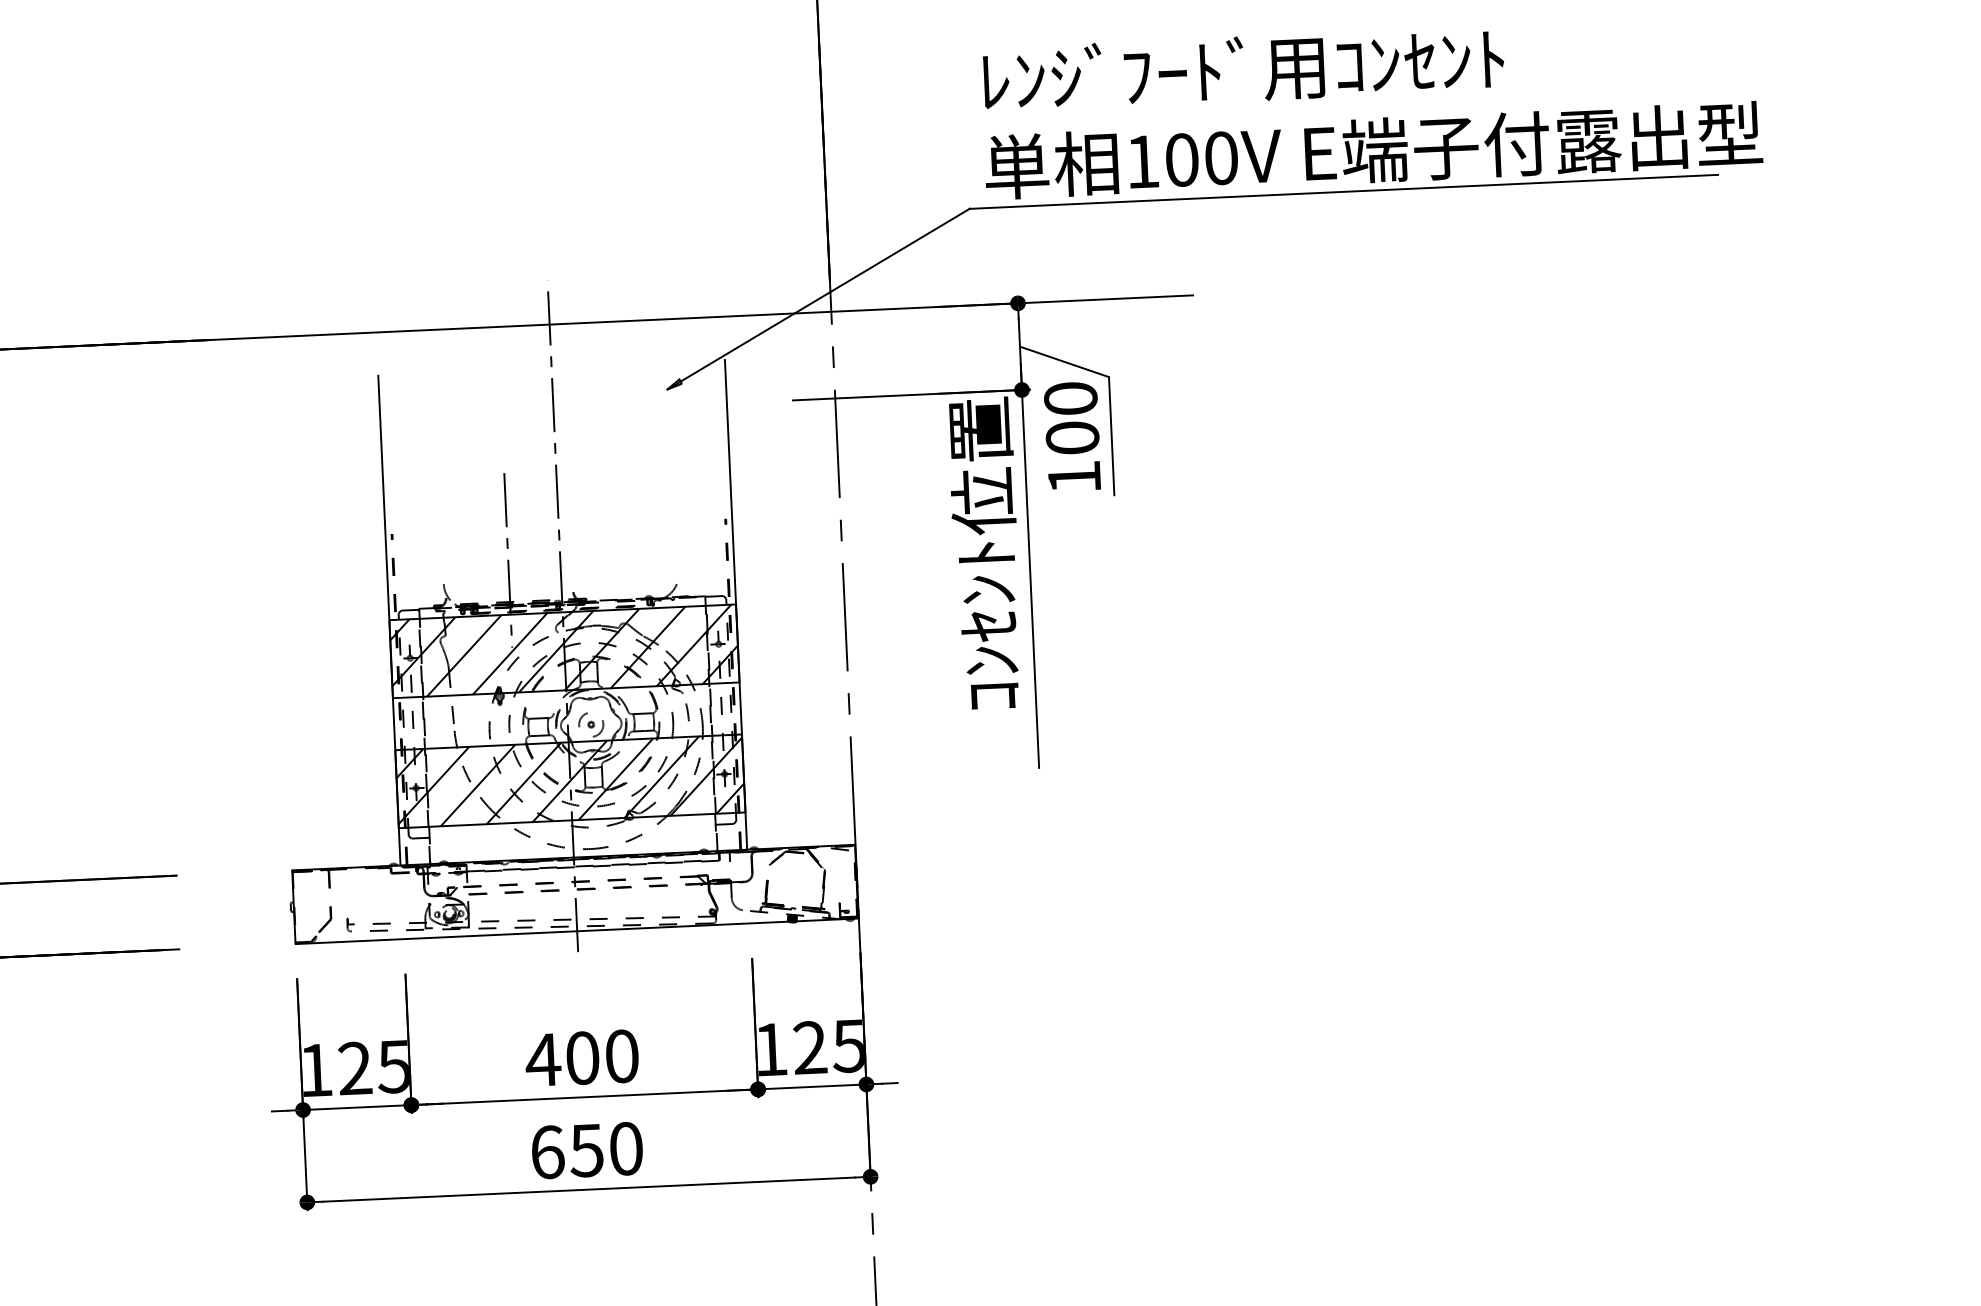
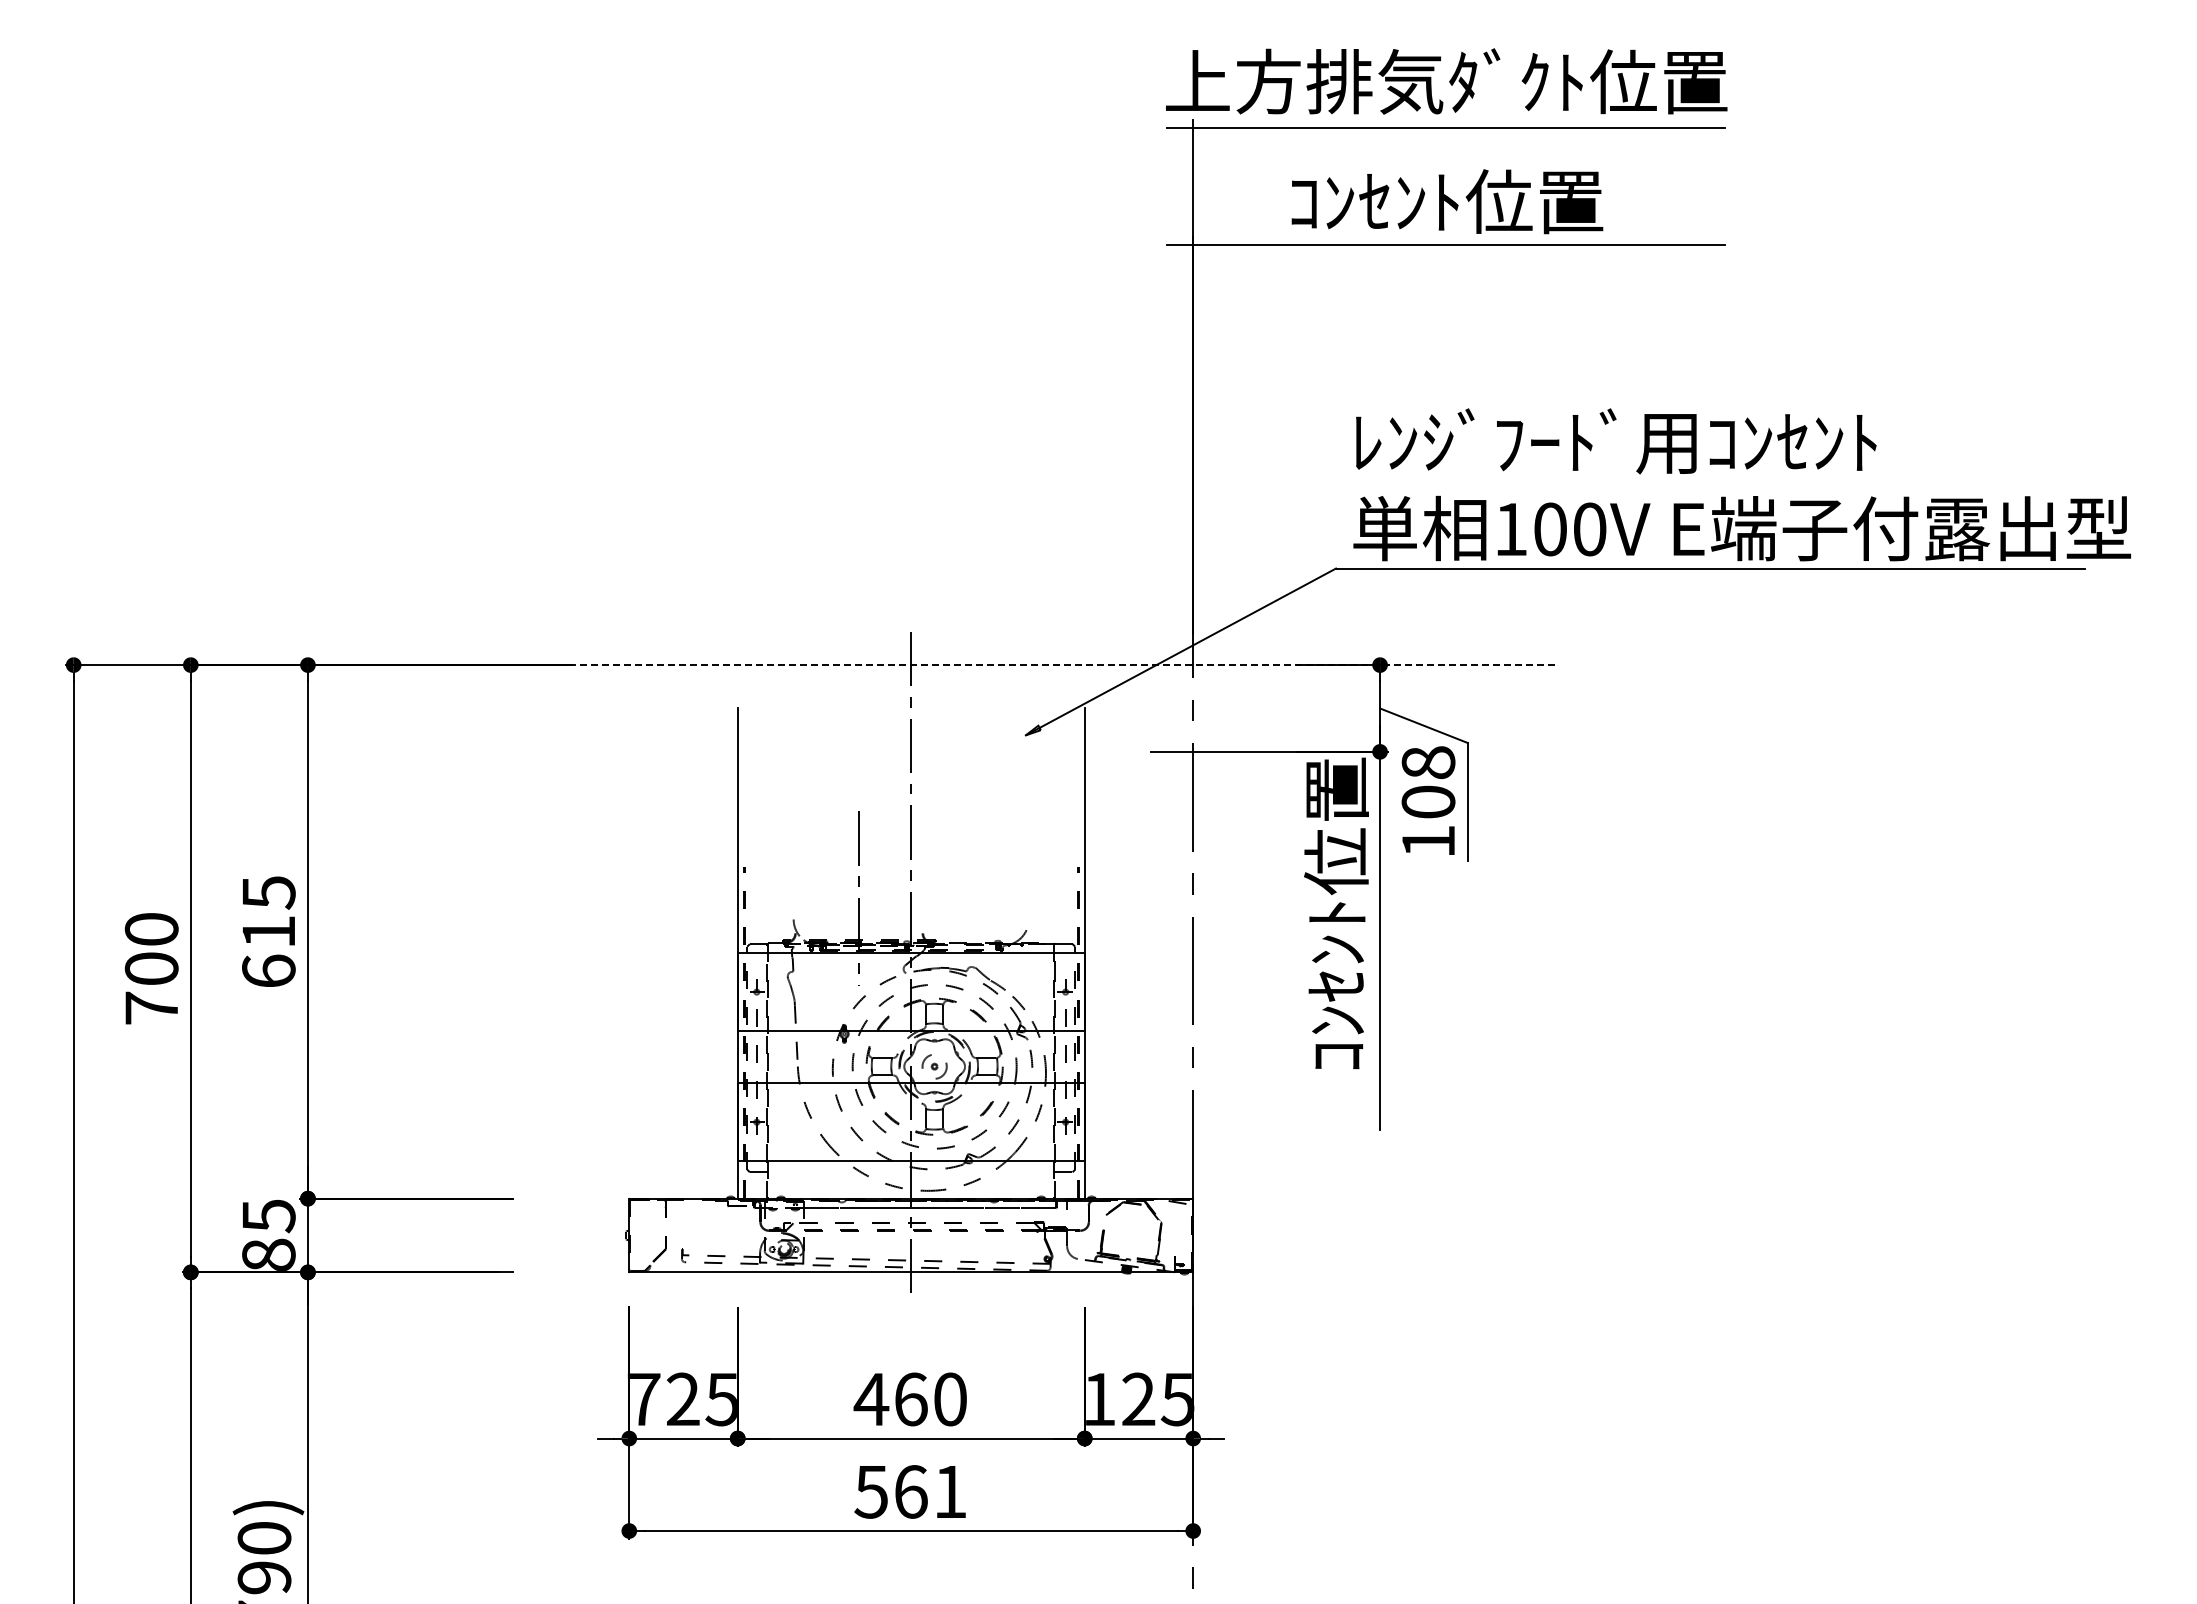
line: (640, 320) -> (1002, 665), solid -> dashed
text: (1070, 398) -> (1428, 762), 100 -> 108
hatch: (563, 651) -> (910, 992), removed
hatch: (569, 781) -> (910, 1122), removed
text: (583, 1058) -> (911, 1399), 400 -> 460
text: (315, 1070) -> (643, 1399), 125 -> 725
text: (586, 1150) -> (910, 1491), 650 -> 561

